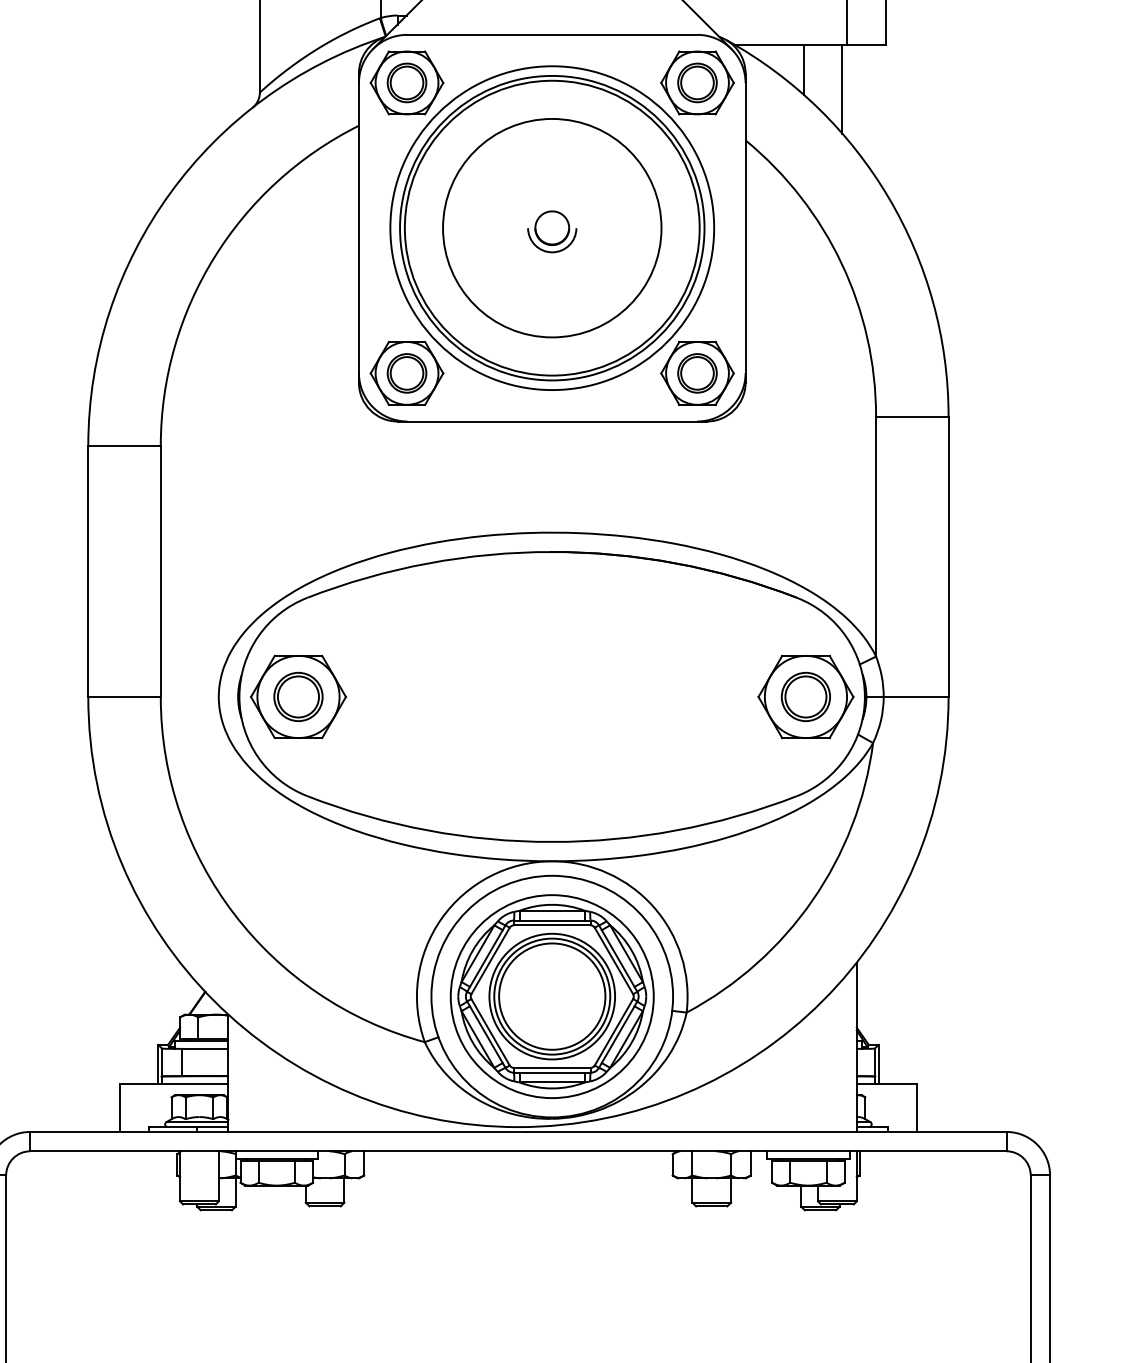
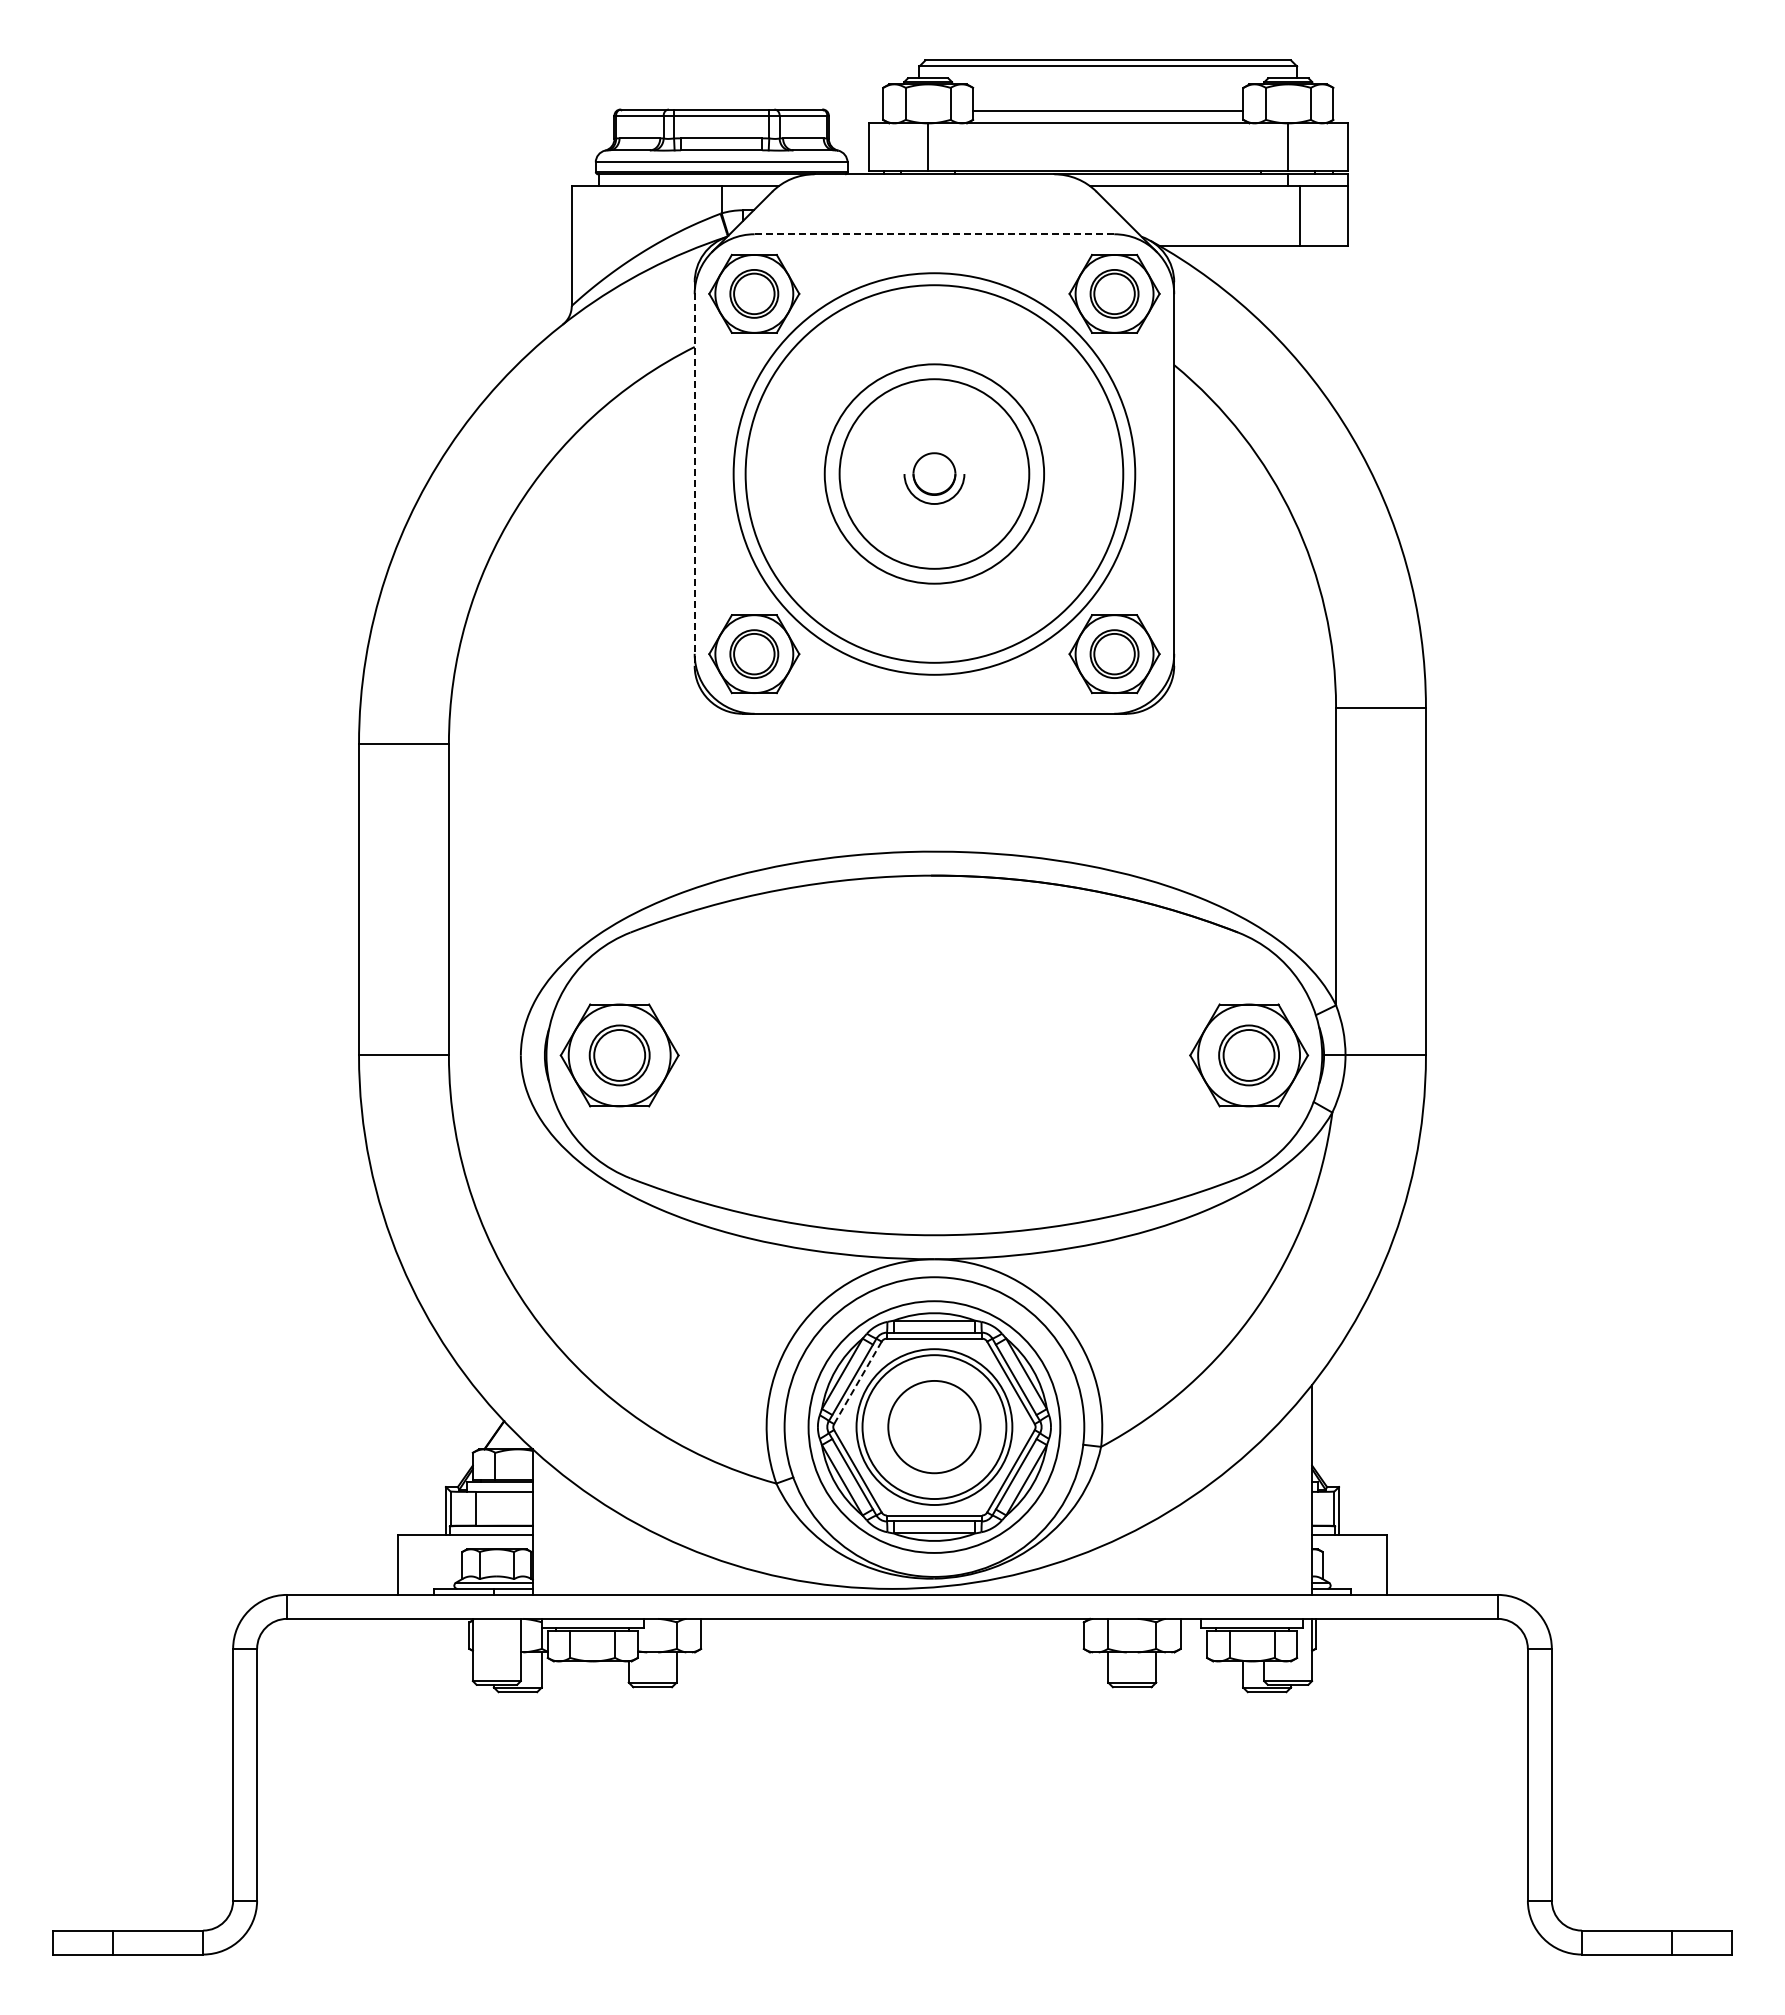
line: (552, 35) -> (934, 234), solid -> dashed
line: (803, 69) -> (1246, 277), removed
line: (842, 89) -> (1294, 301), removed
circle: (551, 227) -> (933, 473), size x0.7
circle: (552, 227) -> (934, 473), size x0.6
line: (358, 228) -> (694, 474), solid -> dashed
line: (490, 960) -> (857, 1382), solid -> dashed
circle: (552, 996) -> (934, 1427), size x0.7

